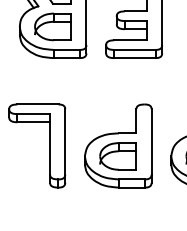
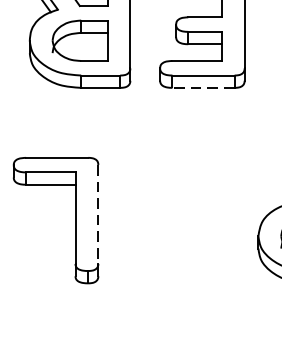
line: (134, 58) -> (202, 88), solid -> dashed
line: (65, 141) -> (98, 213), solid -> dashed
part: (118, 145) -> (178, 219), removed

